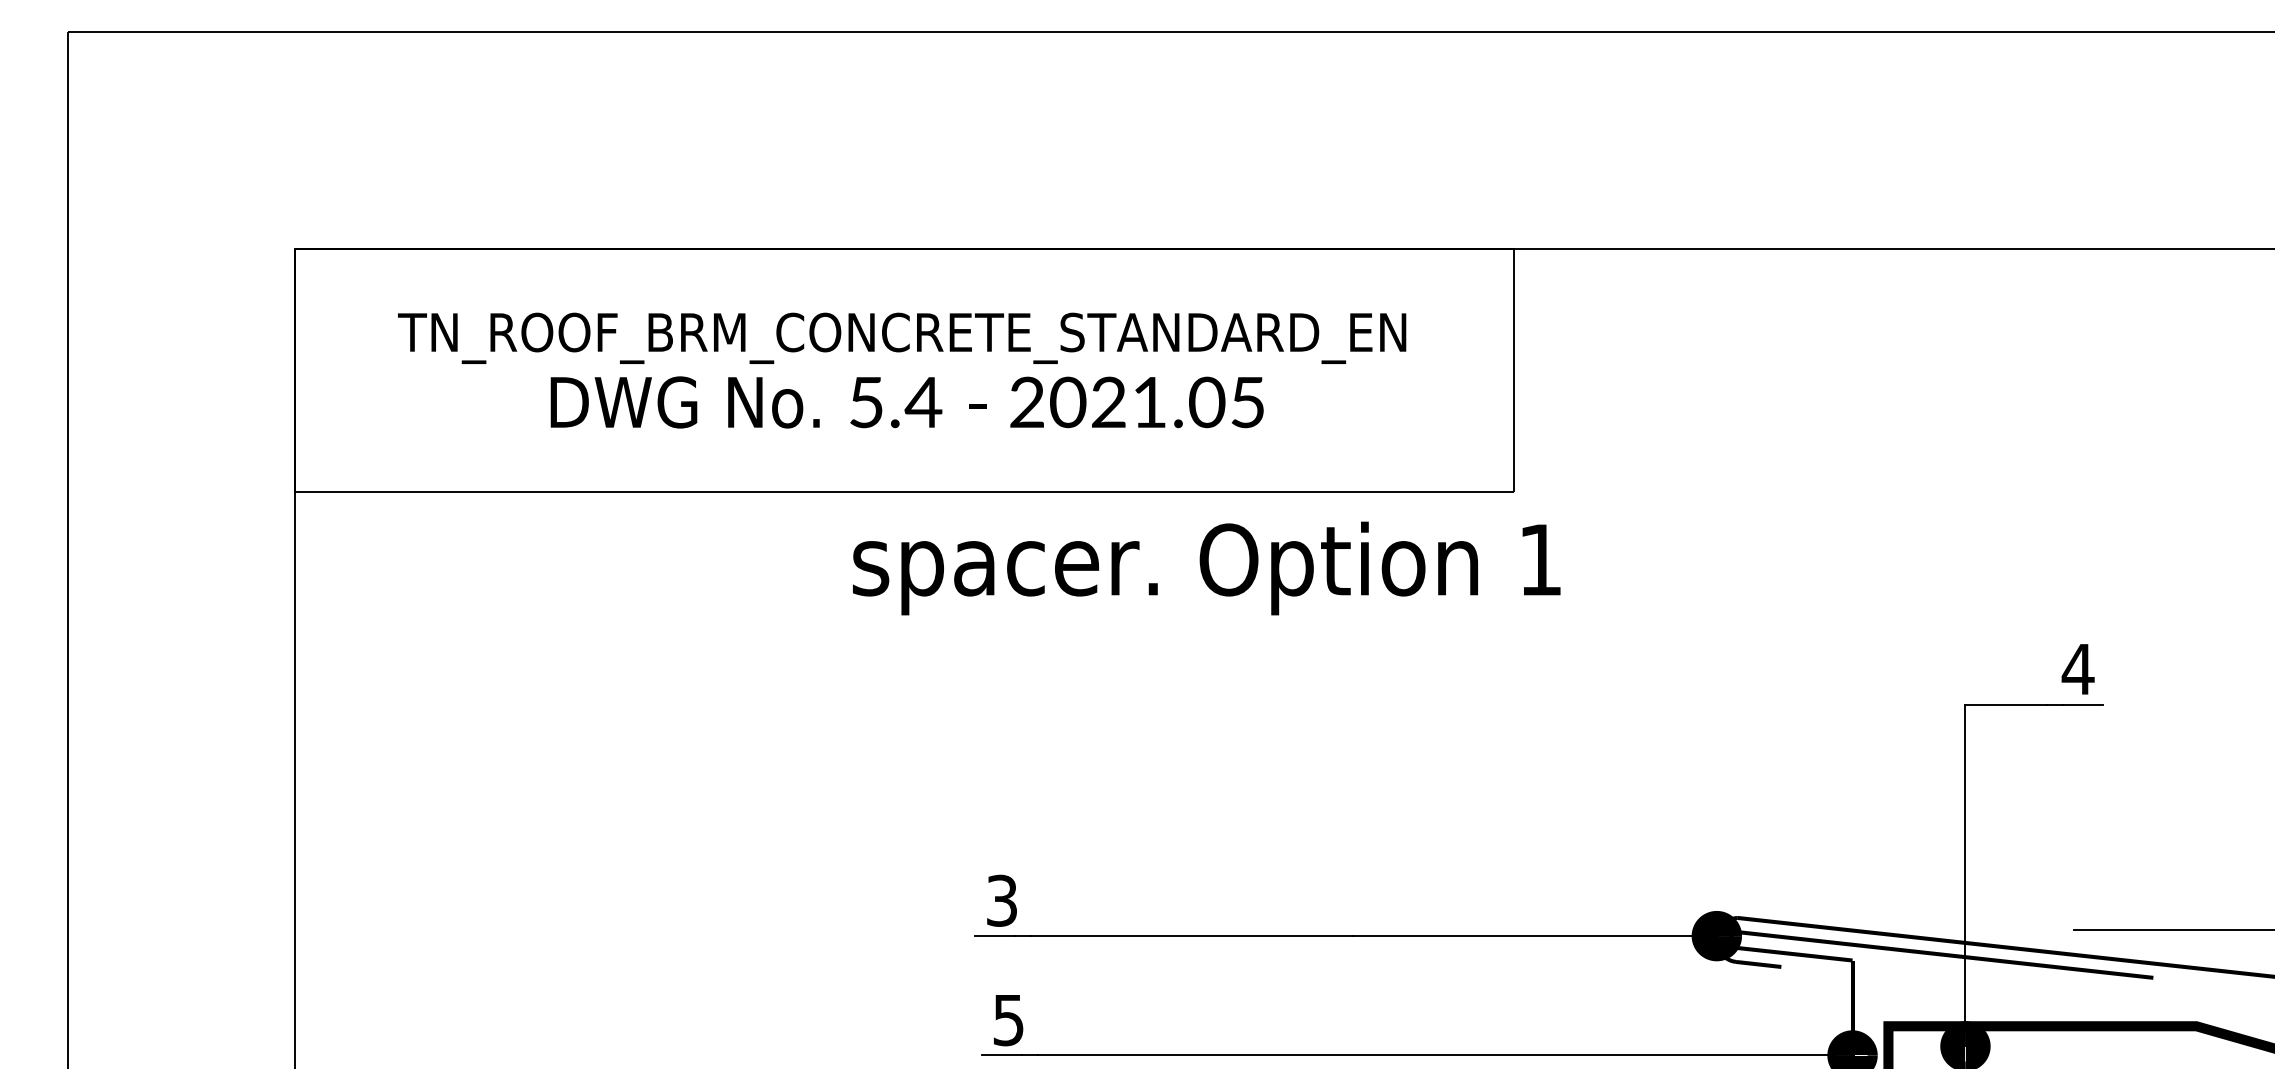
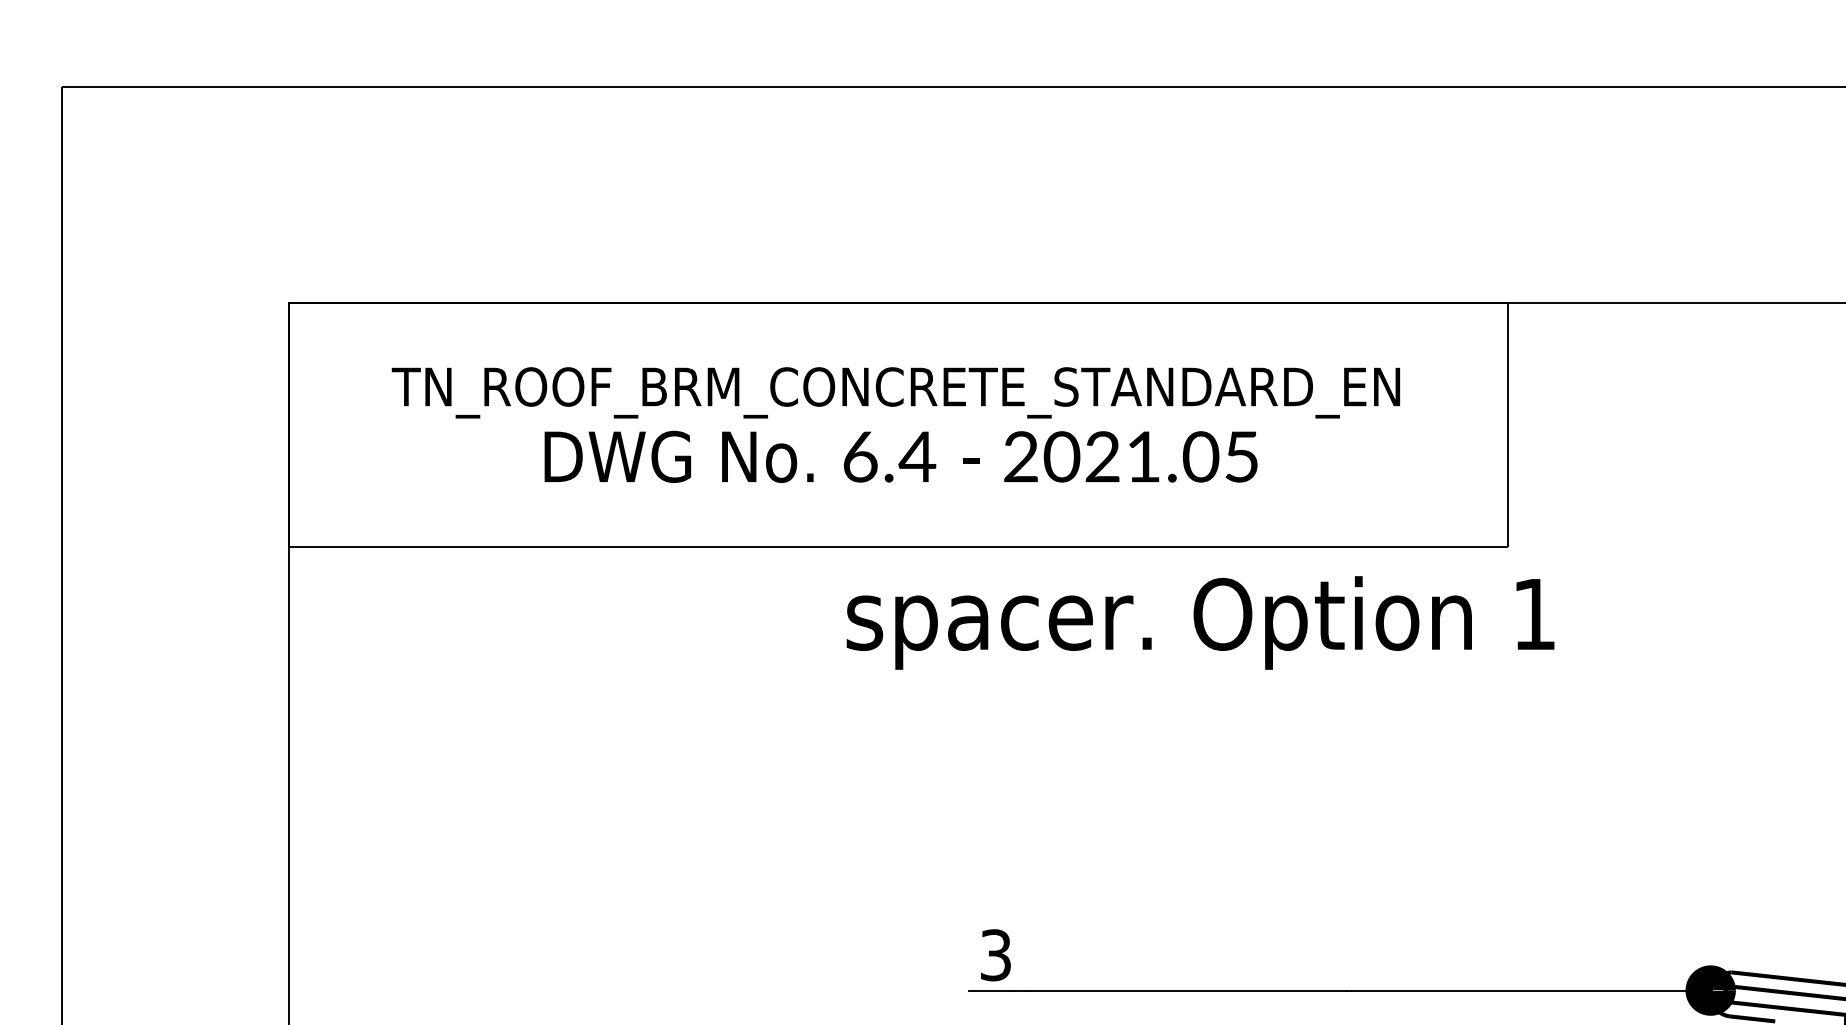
text: (866, 402) -> (860, 456), 5.4 -> 6.4

